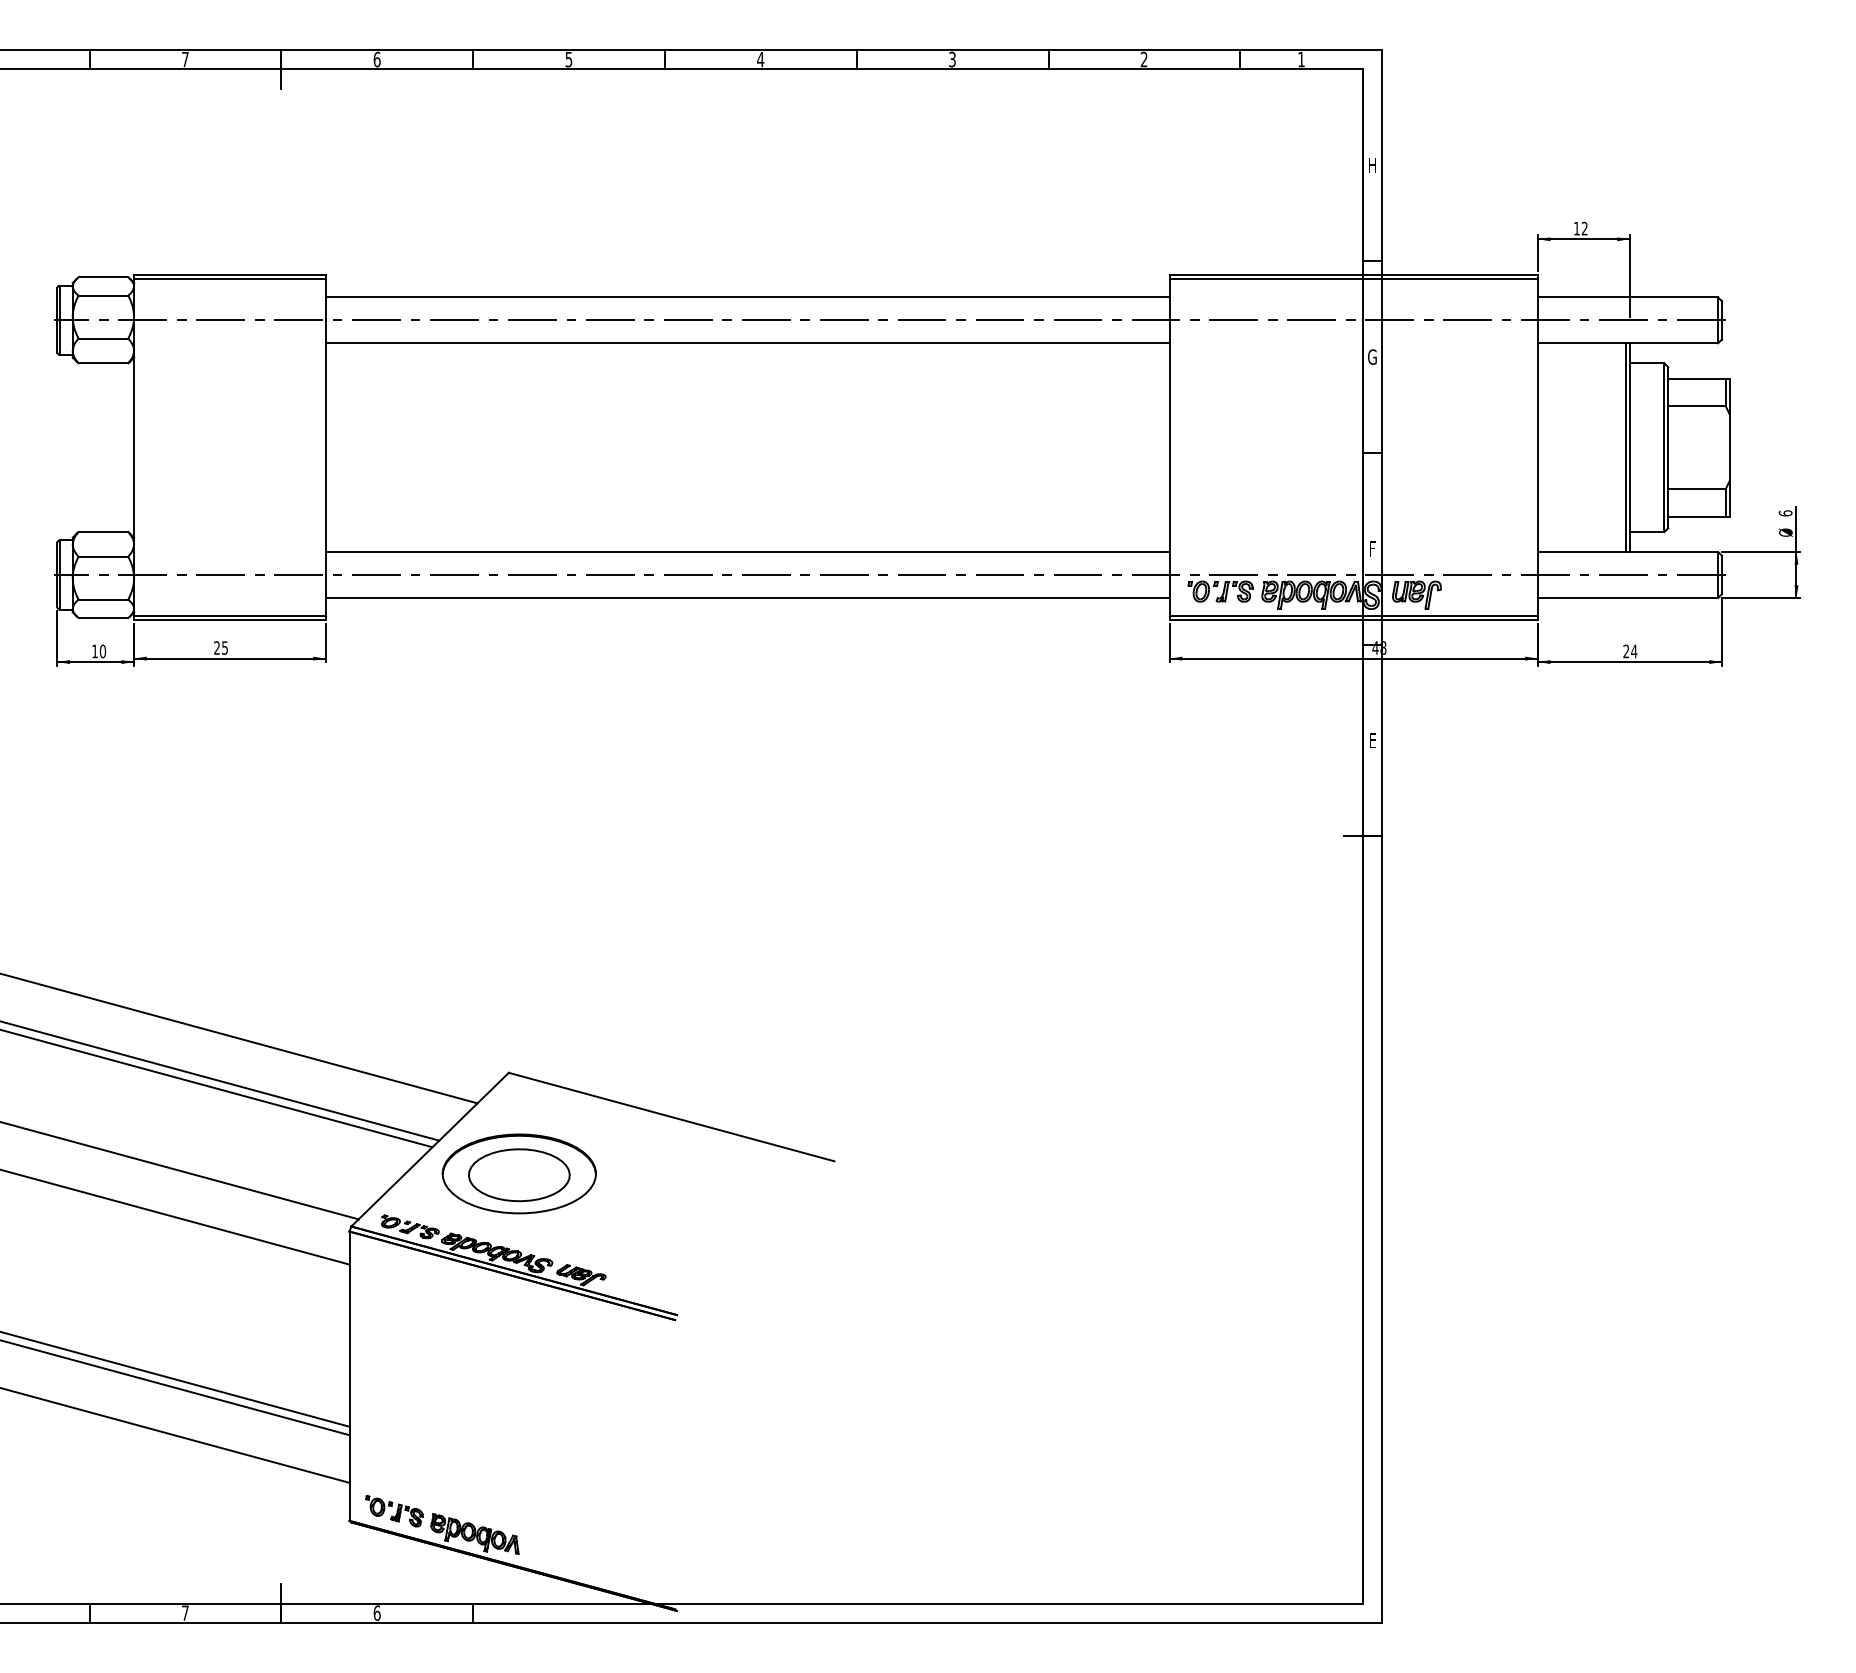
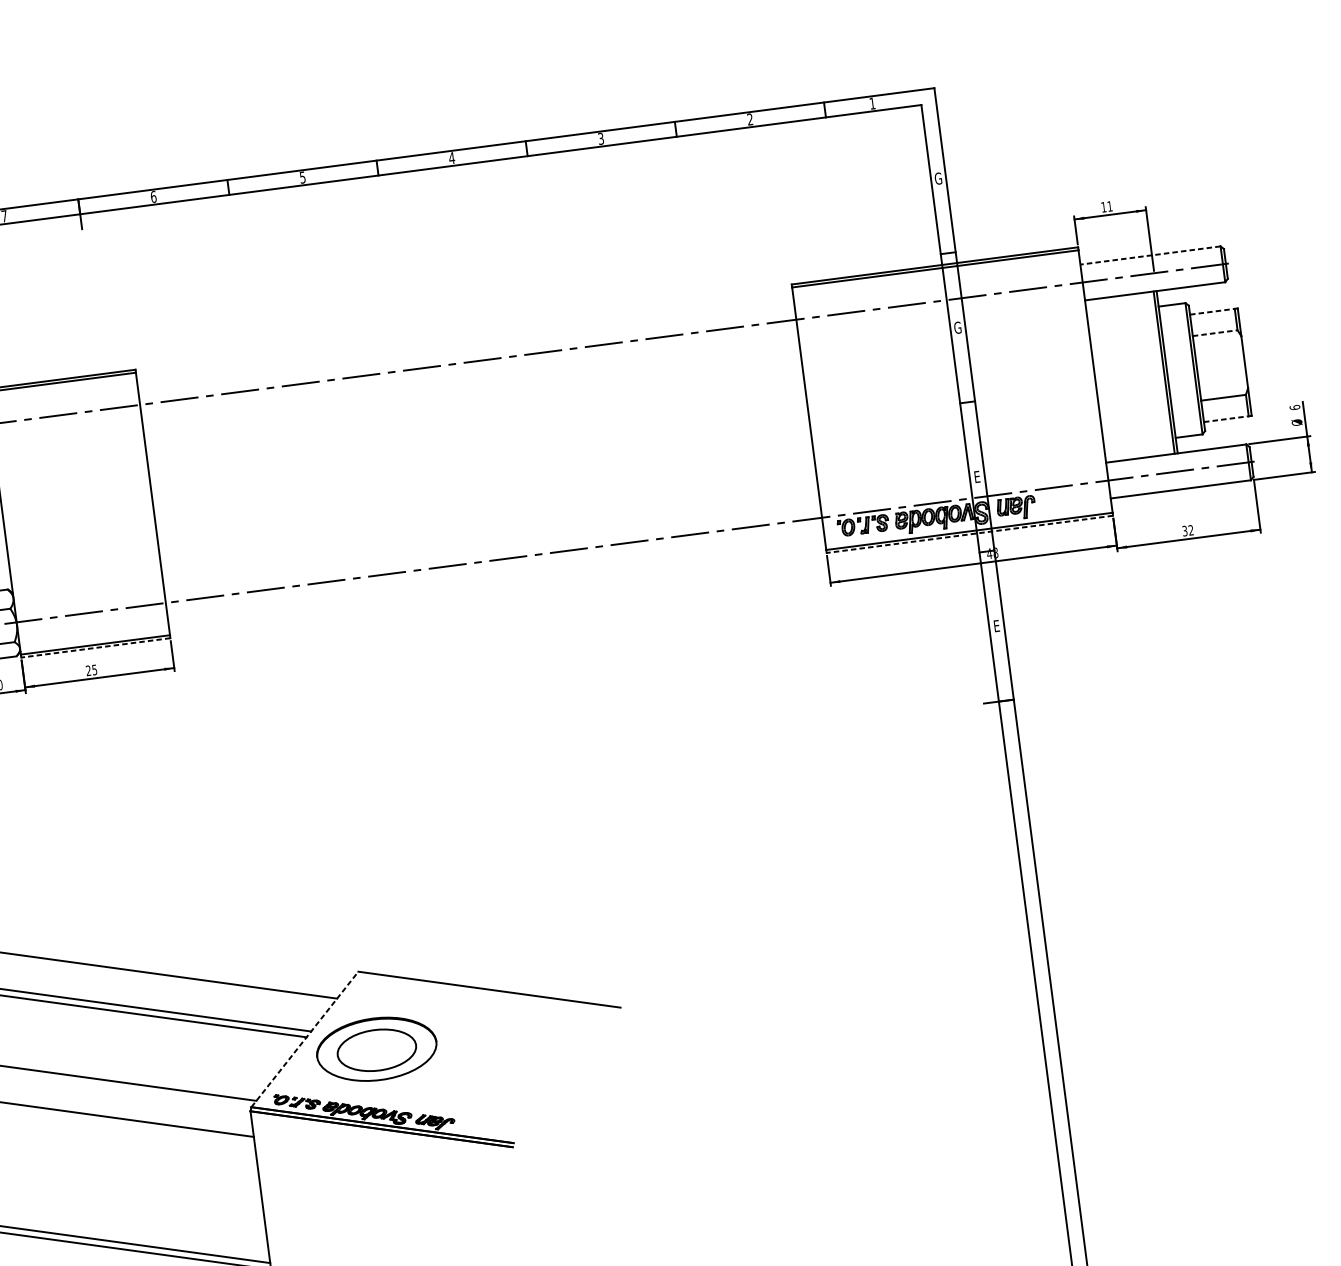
text: (1372, 165) -> (938, 178), H -> G
text: (1584, 228) -> (1109, 206), 12 -> 11
line: (747, 297) -> (465, 344), removed
line: (1627, 297) -> (1150, 255), solid -> dashed
line: (747, 343) -> (470, 380), removed
line: (1697, 378) -> (1212, 311), solid -> dashed
line: (1697, 406) -> (1215, 333), solid -> dashed
line: (1697, 516) -> (1226, 418), solid -> dashed
text: (1372, 548) -> (977, 476), F -> E
line: (747, 552) -> (491, 542), removed
line: (747, 598) -> (496, 578), removed
line: (230, 620) -> (96, 648), solid -> dashed
line: (1353, 620) -> (969, 534), solid -> dashed
text: (1630, 651) -> (1188, 530), 24 -> 32
line: (430, 1149) -> (305, 1039), solid -> dashed

